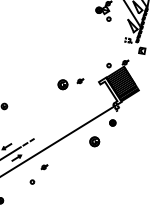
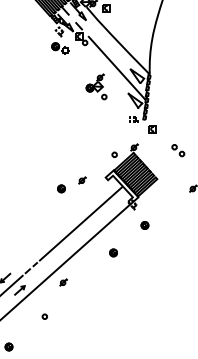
part: (63, 84) -> (61, 188), size x0.62
line: (73, 114) -> (80, 223), added
part: (112, 122) -> (144, 225), moved
part: (94, 141) -> (113, 252), size x0.62
part: (44, 167) -> (63, 282), moved

